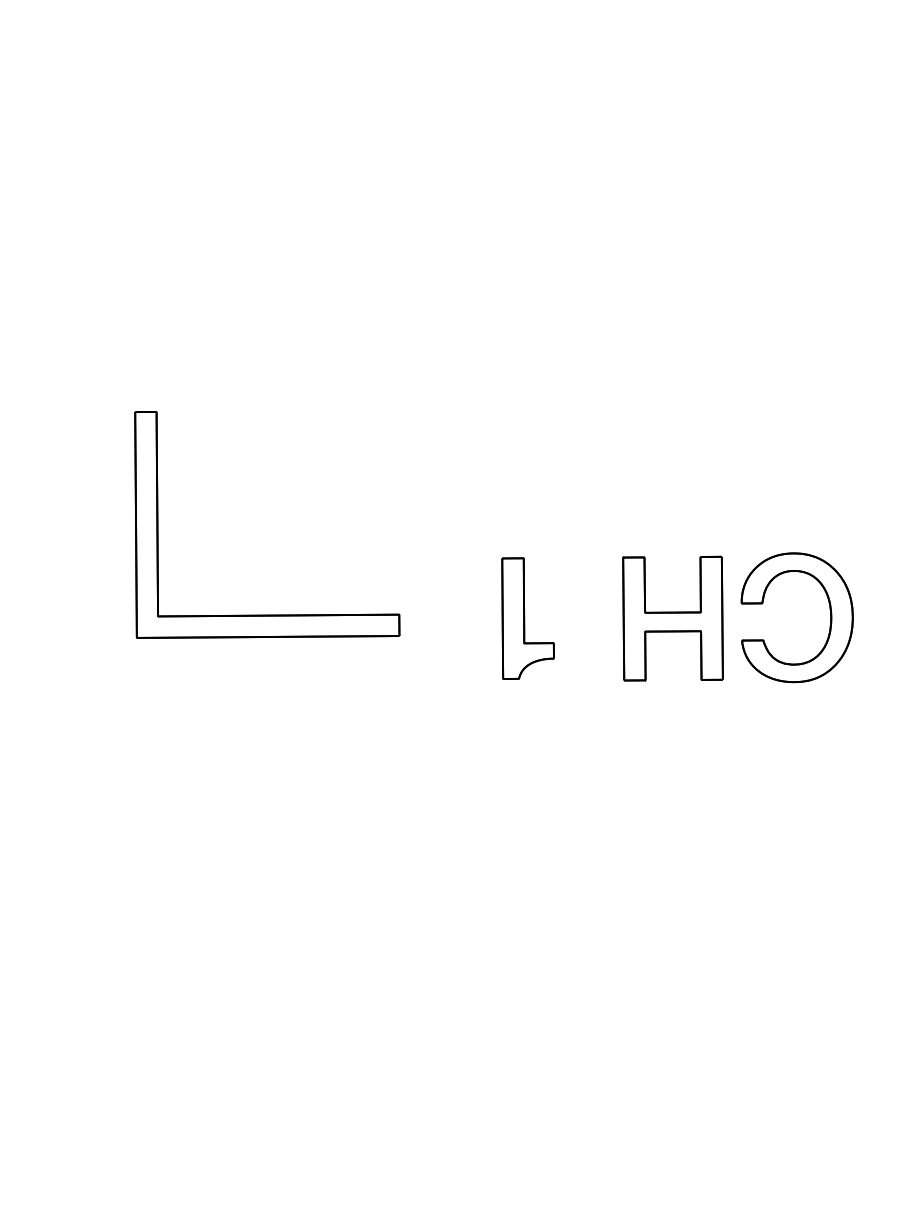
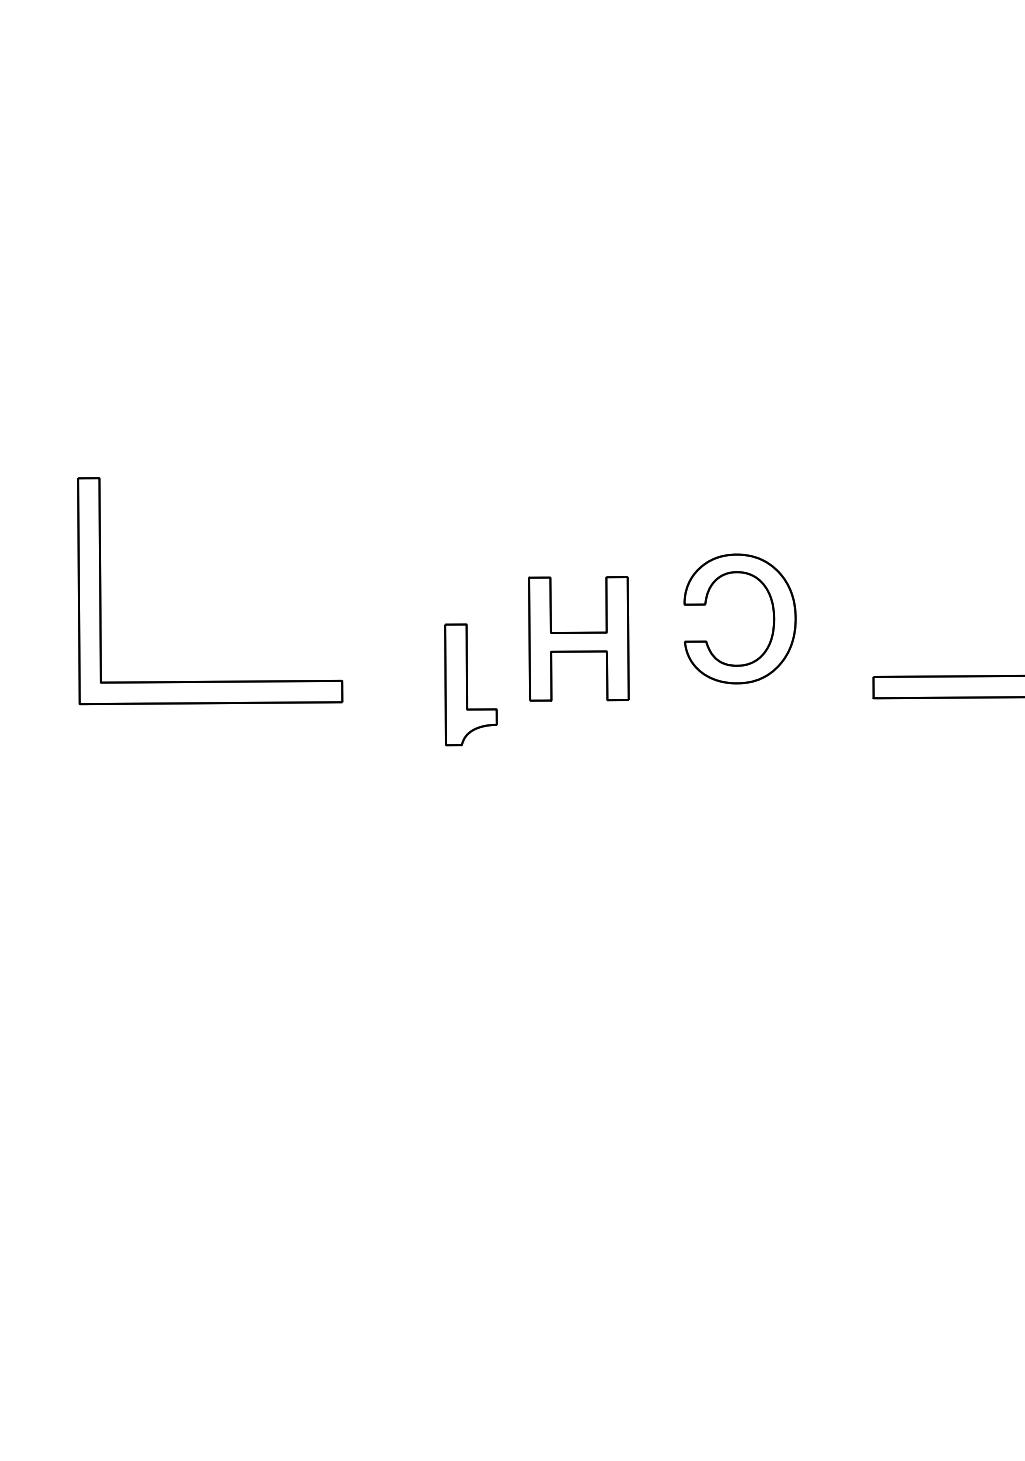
part: (829, 611) -> (772, 612), moved
part: (672, 618) -> (578, 638), moved

